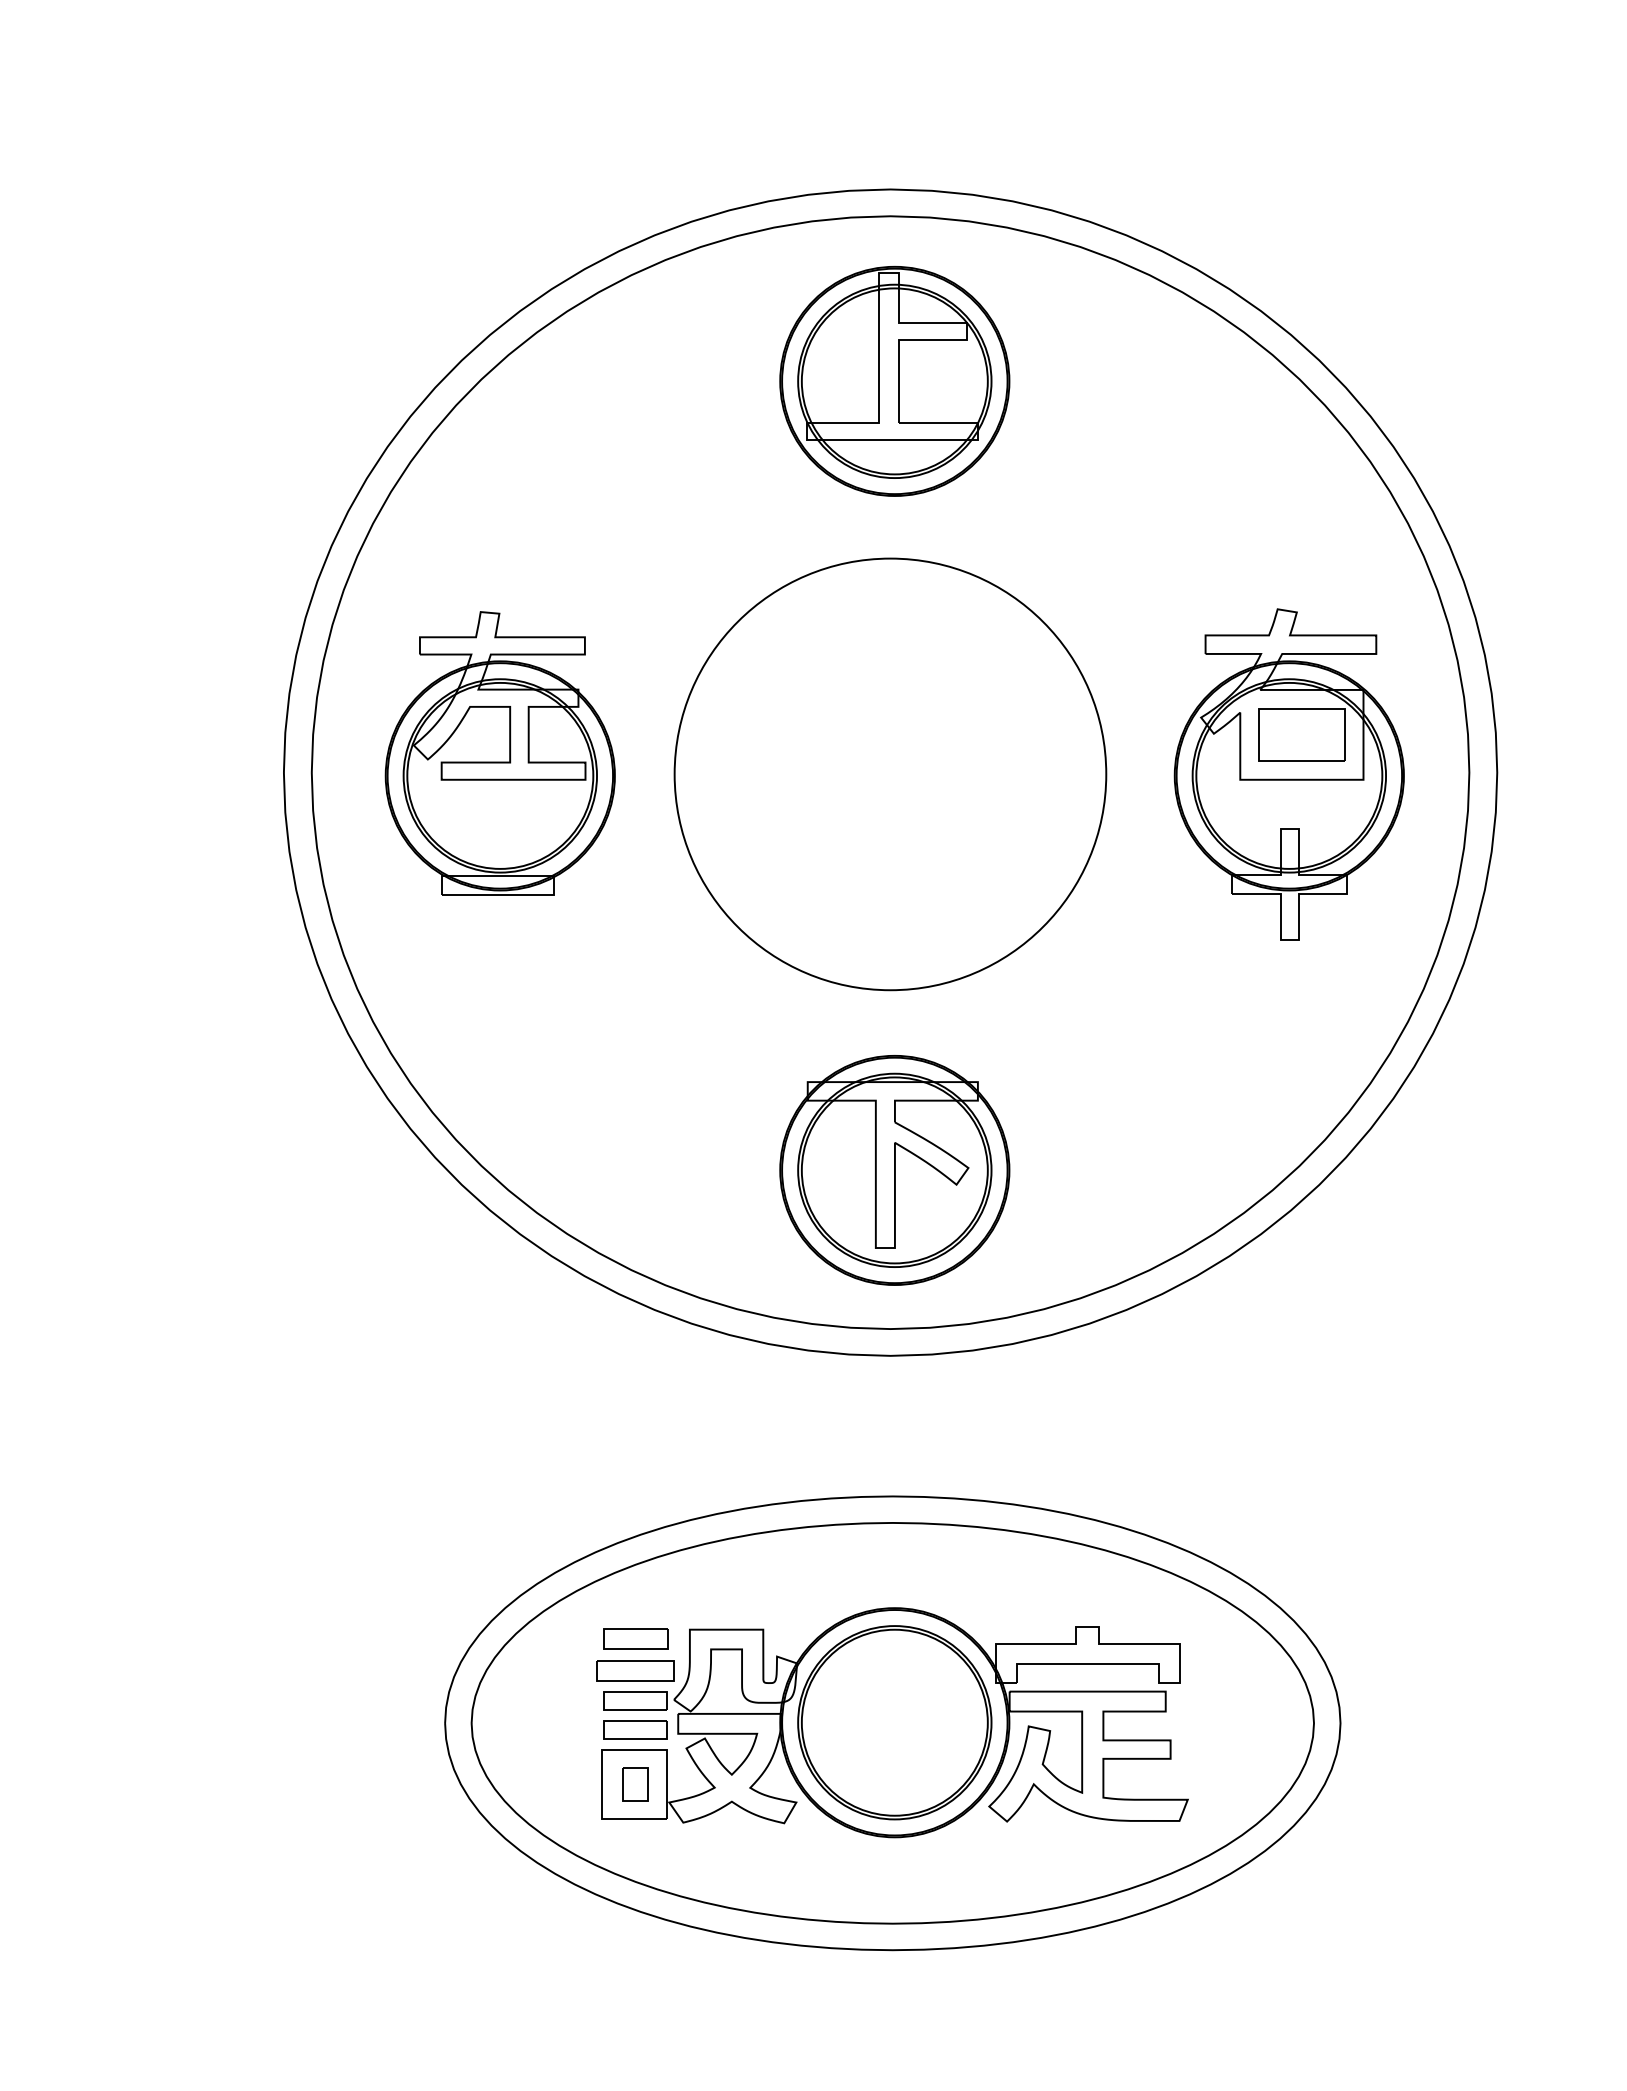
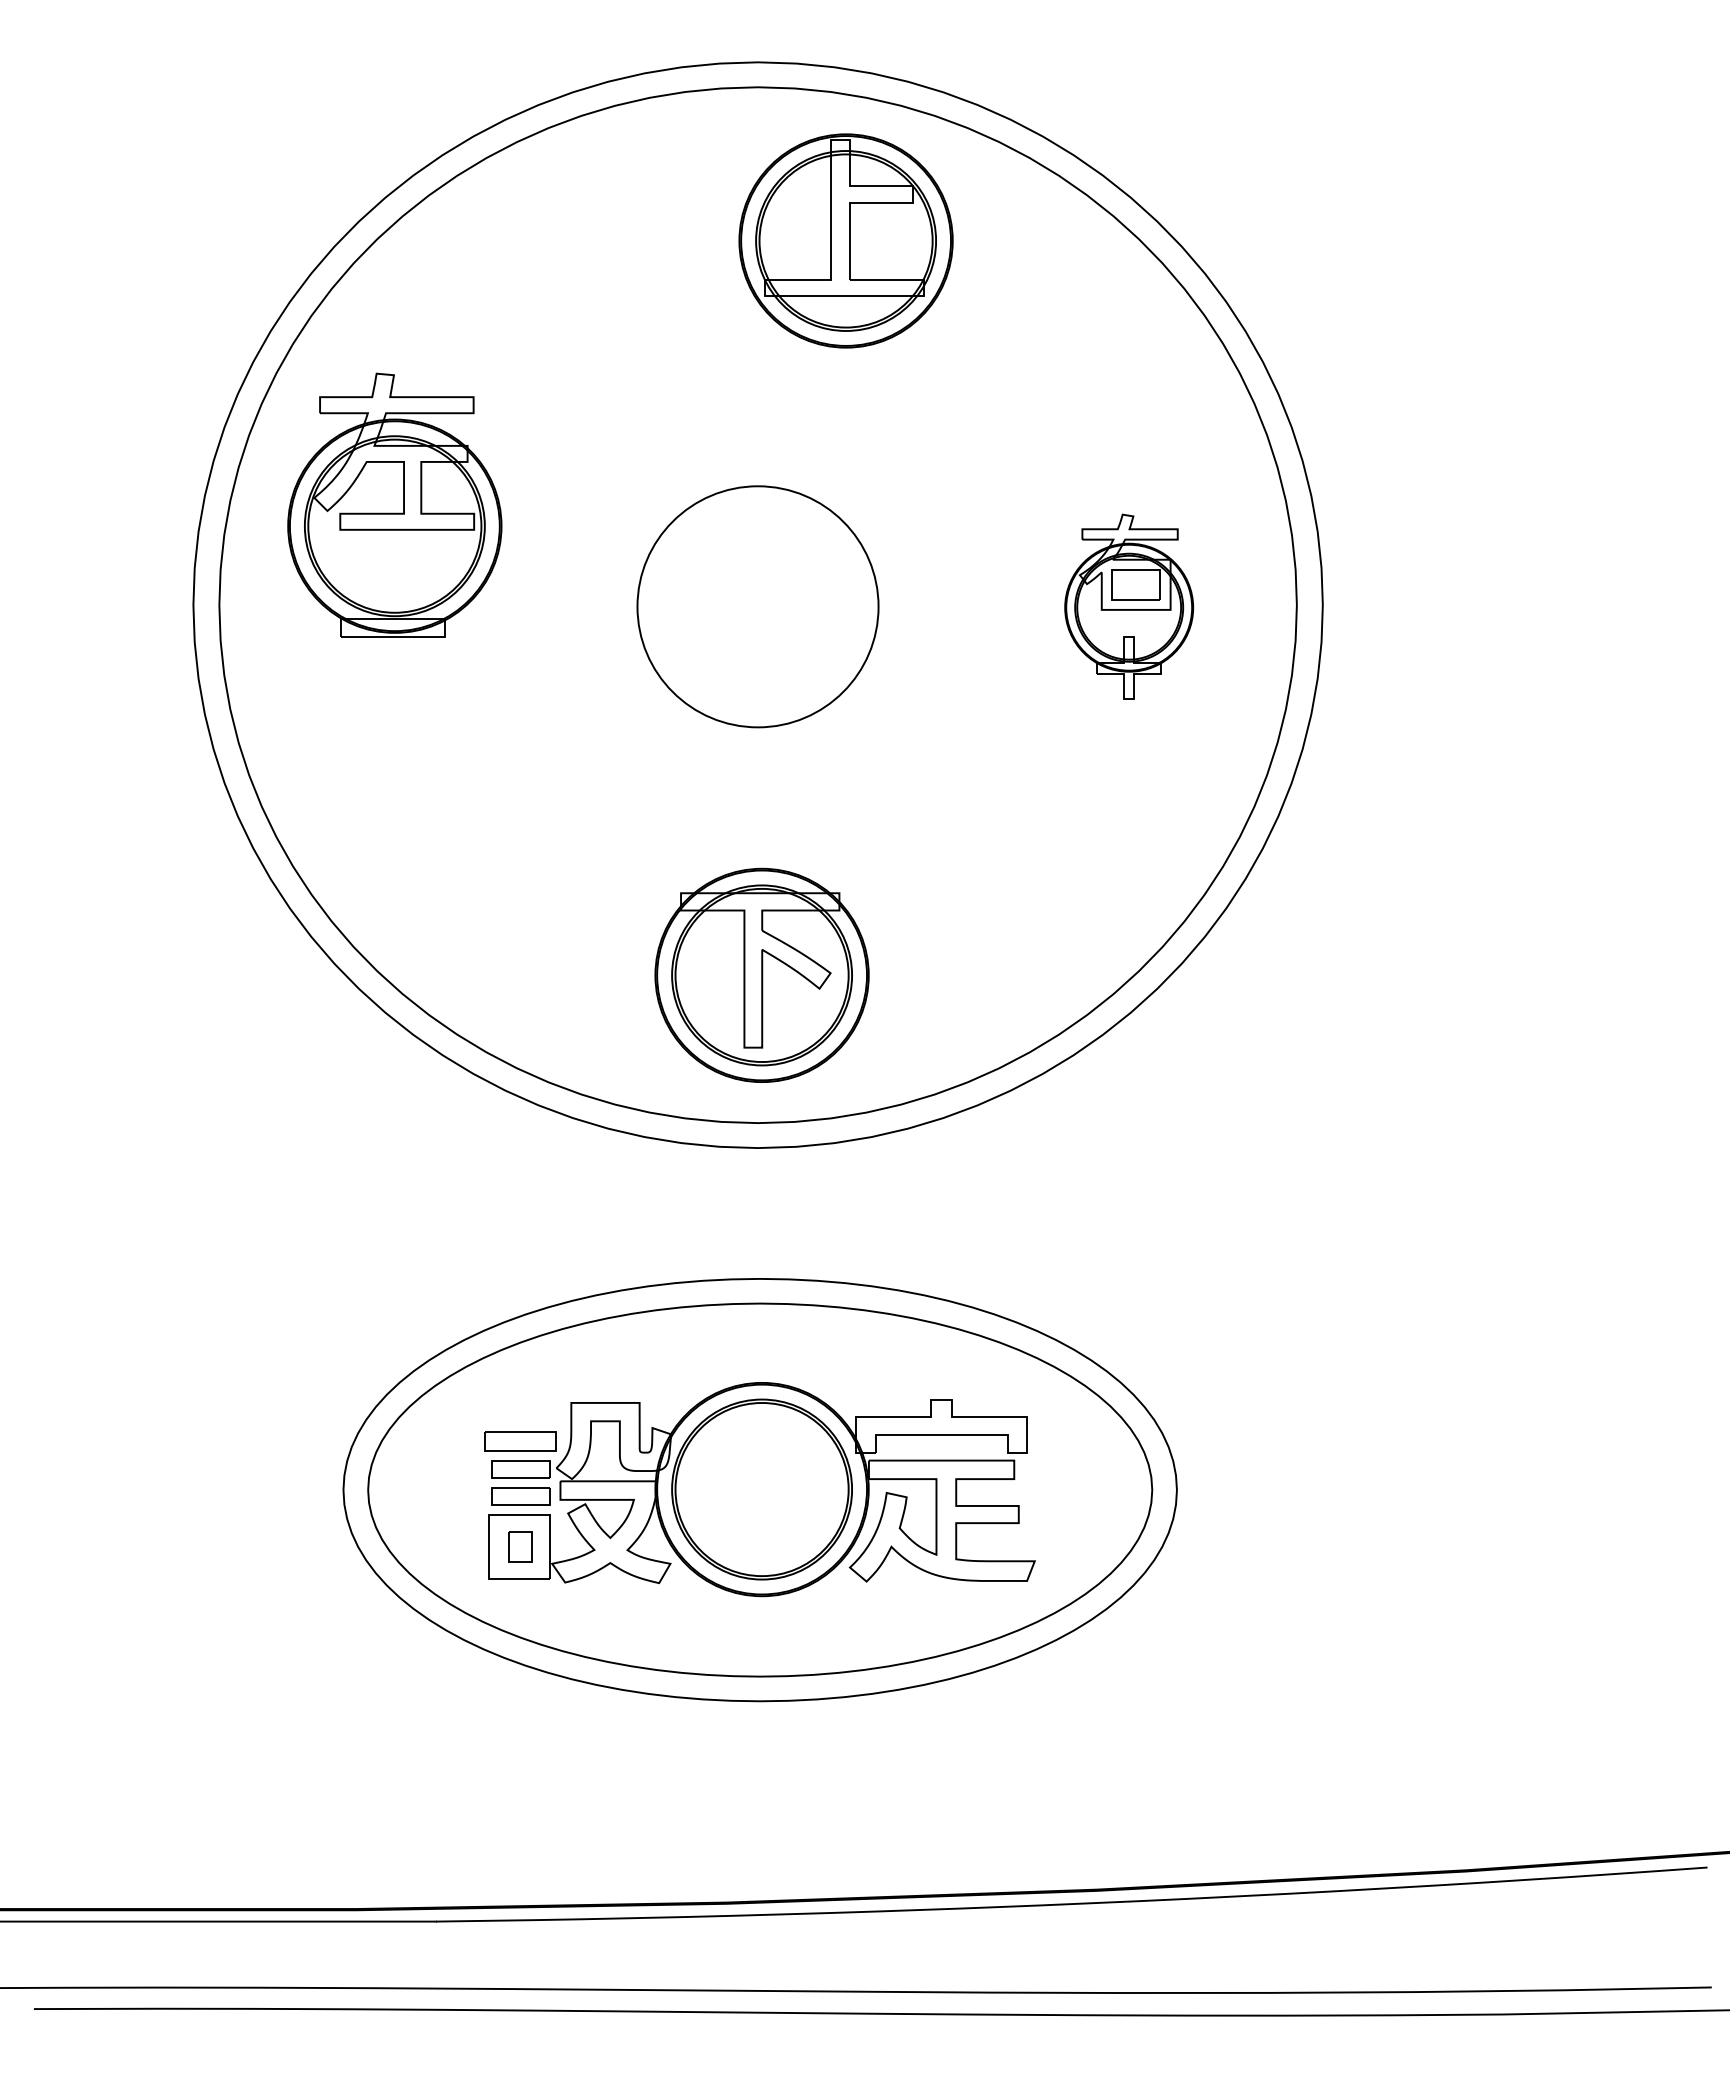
part: (894, 380) -> (845, 240), moved
part: (499, 752) -> (394, 504), moved
circle: (889, 774) -> (757, 606), size x0.6
part: (1288, 774) -> (1128, 606), size x0.6
part: (636, 1638) -> (521, 1411), removed

